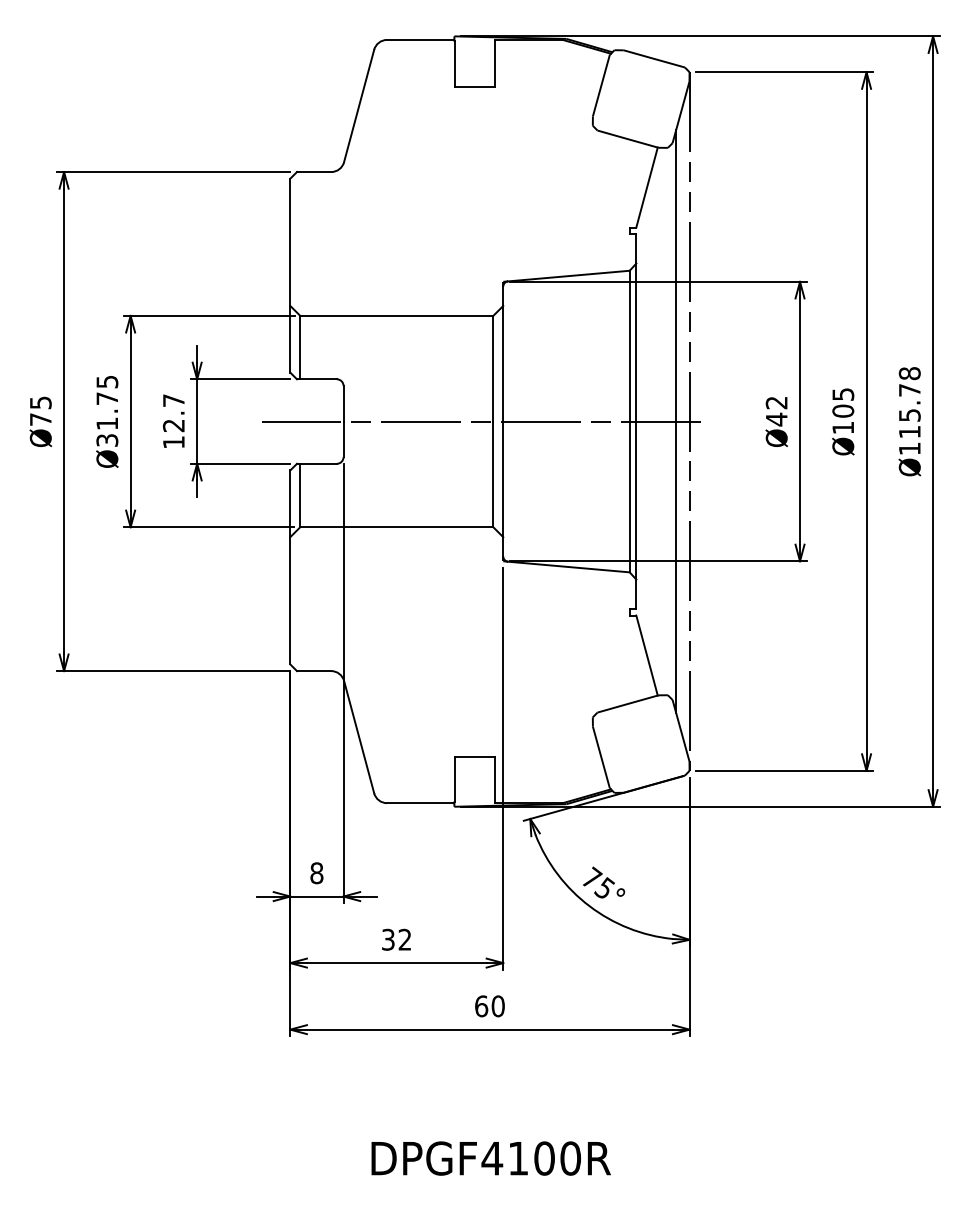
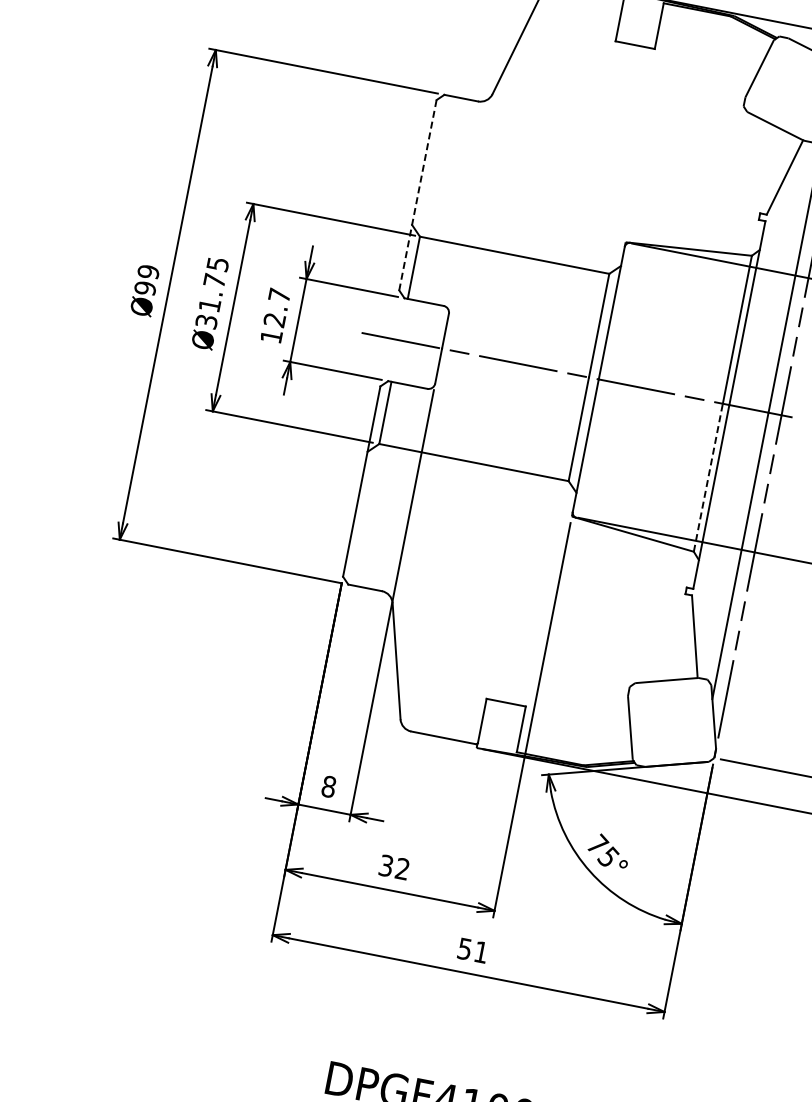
line: (290, 275) -> (418, 195), solid -> dashed
text: (40, 411) -> (146, 280), Ø75 -> Ø99
line: (629, 496) -> (708, 477), solid -> dashed
text: (489, 1006) -> (472, 950), 60 -> 51

